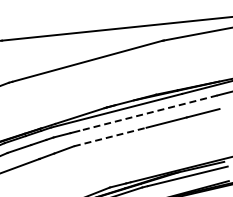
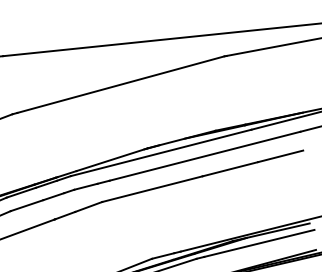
line: (147, 113) -> (203, 156), dashed -> solid
line: (110, 137) -> (152, 189), dashed -> solid

